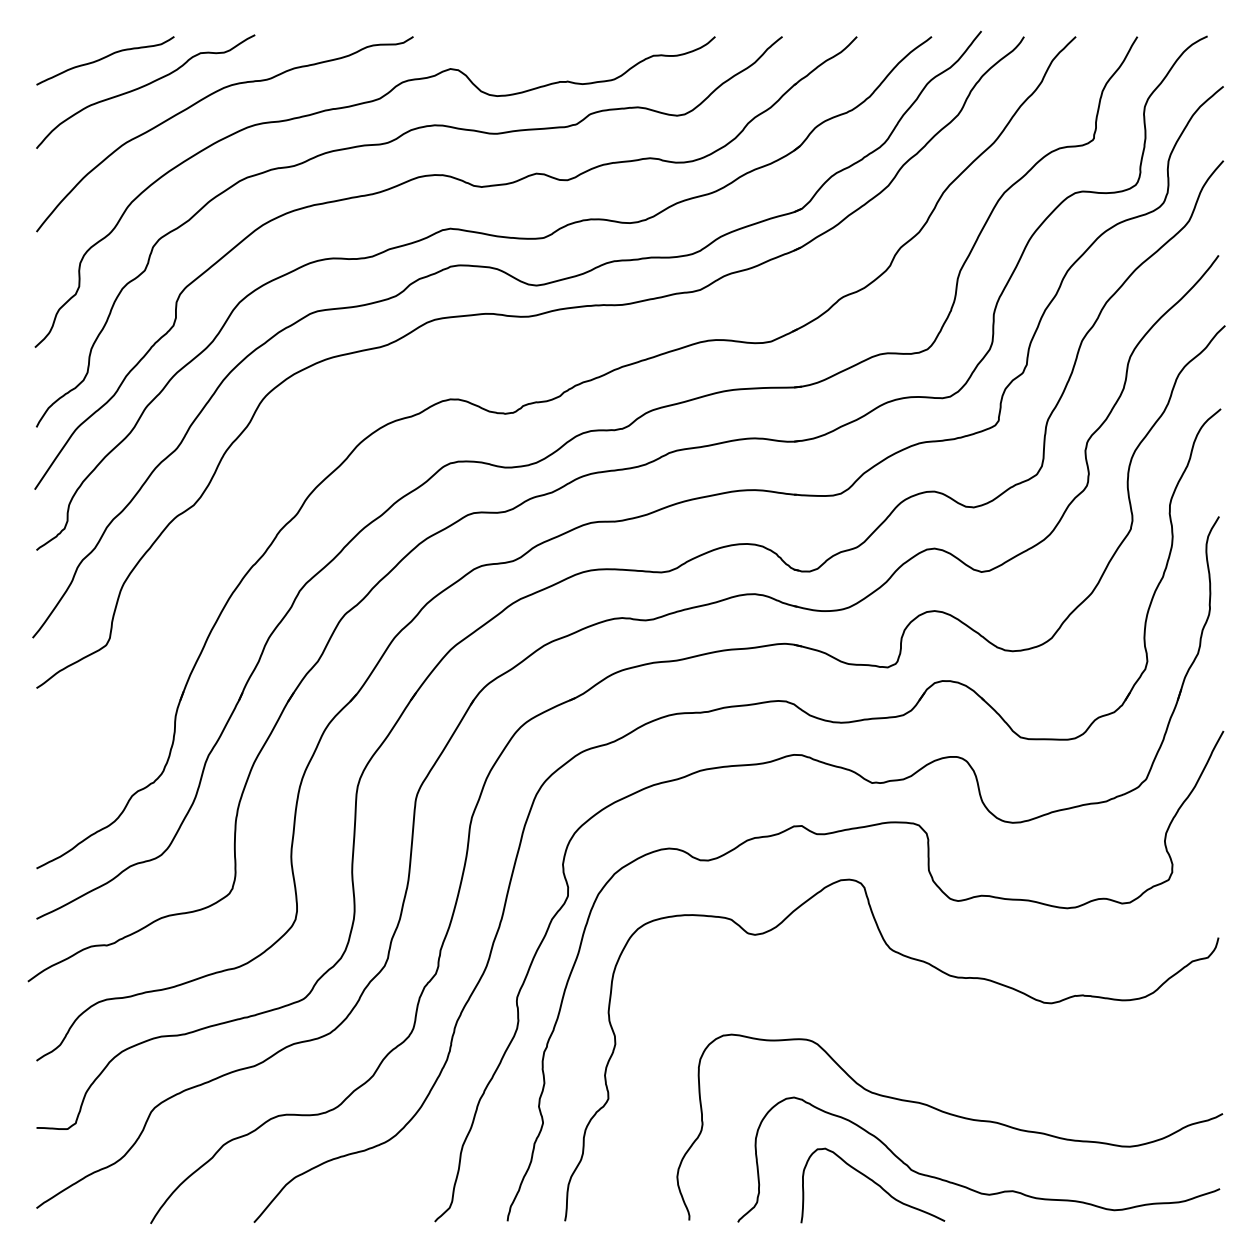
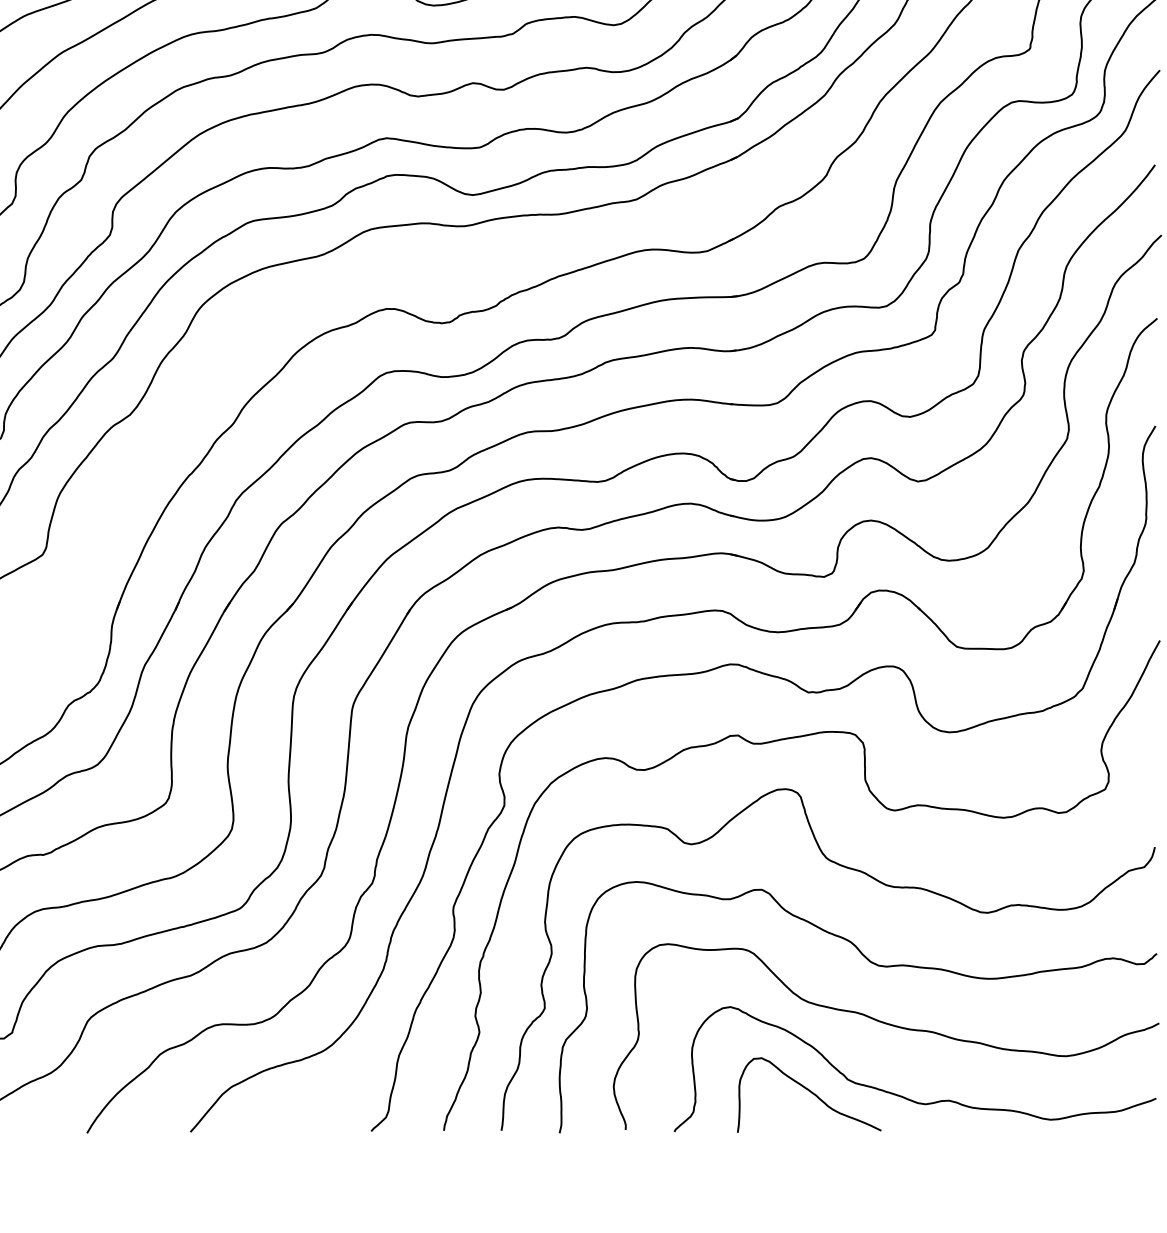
curve: (942, 1057) -> (878, 967), added

